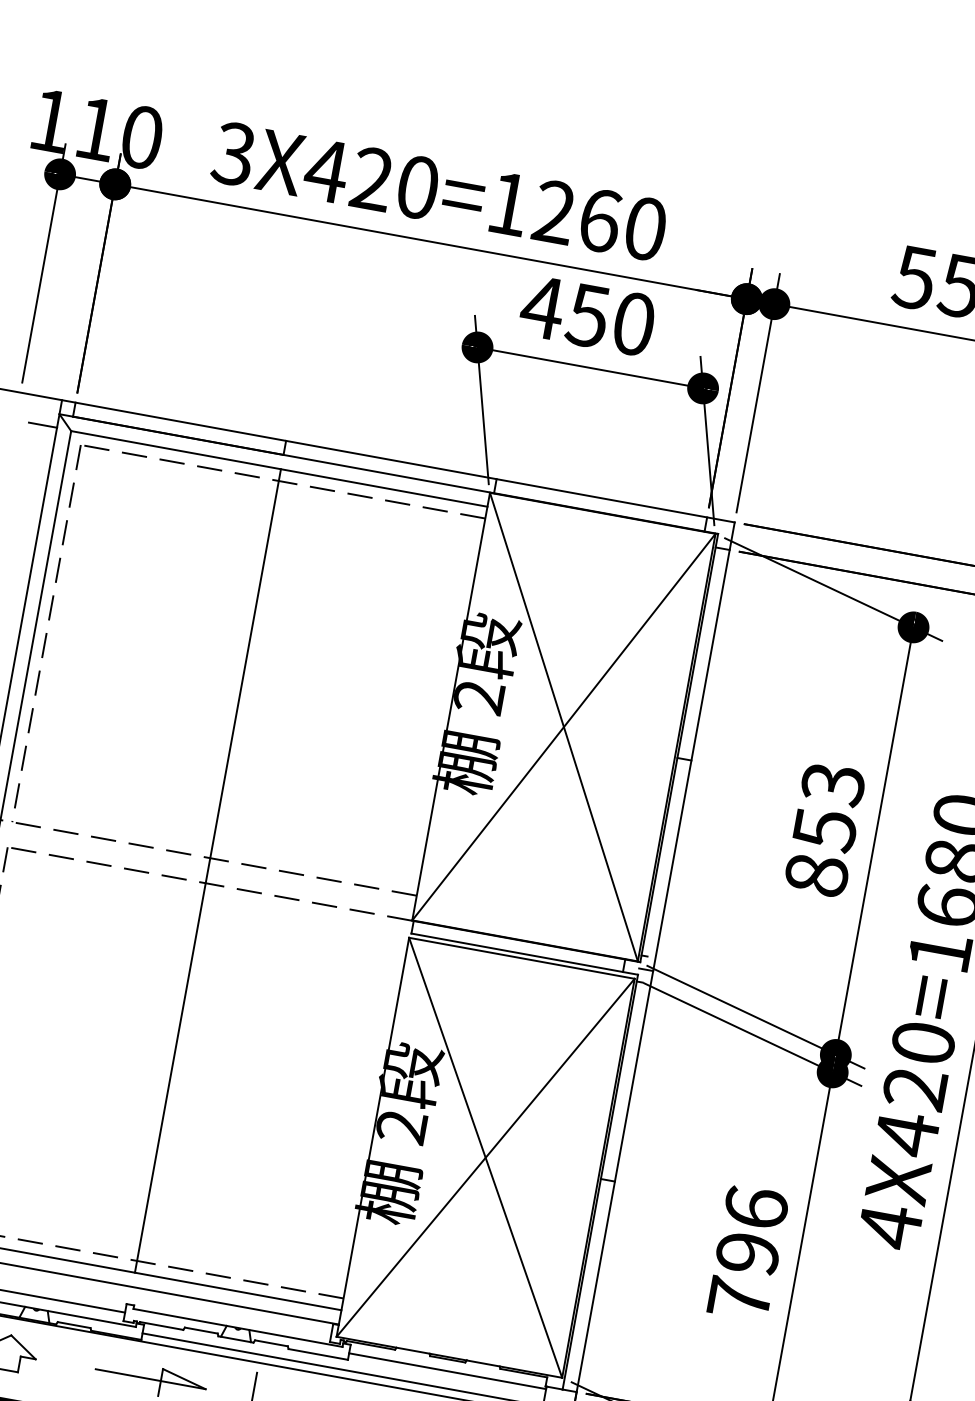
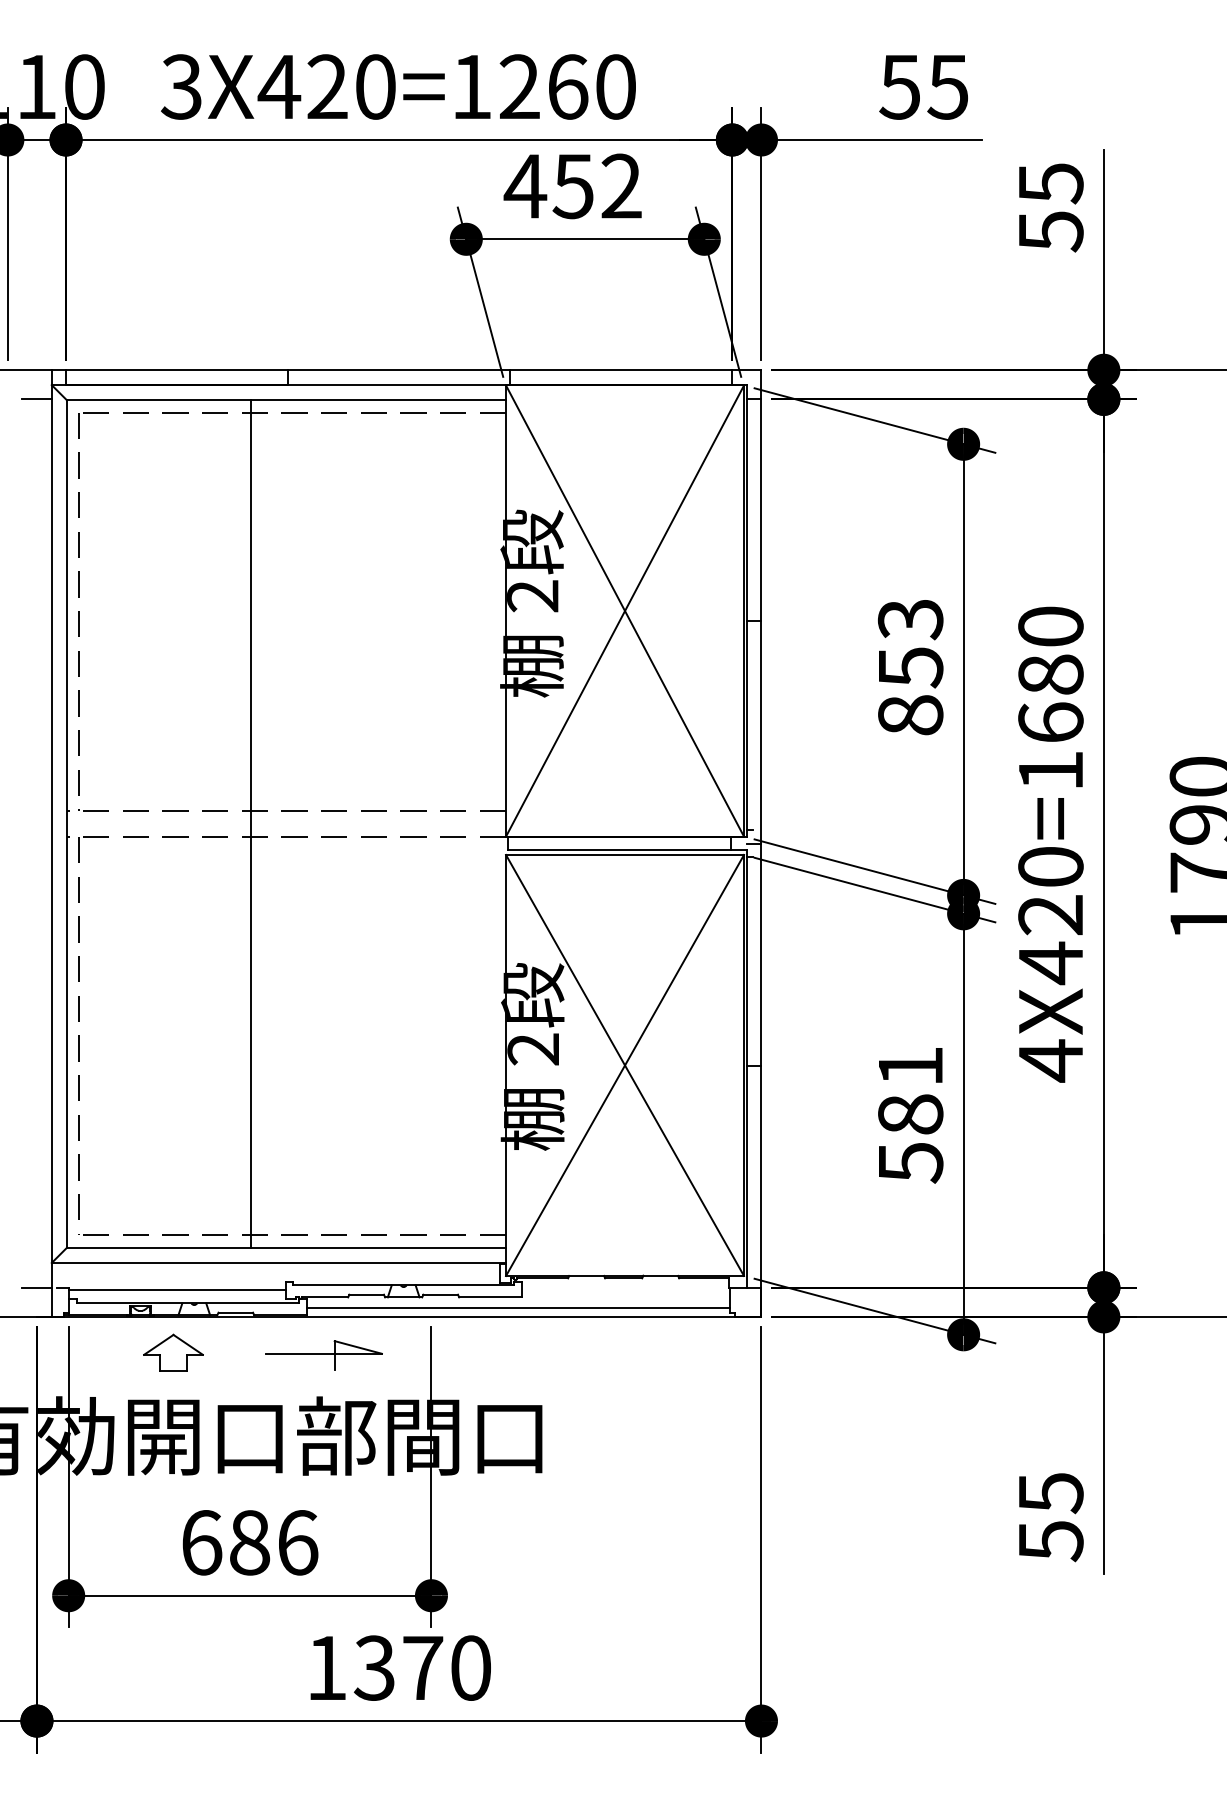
text: (633, 324) -> (621, 186), 450 -> 452
line: (208, 870) -> (251, 823), moved
text: (747, 1253) -> (910, 1114), 796 -> 581
line: (447, 1371) -> (625, 1290), removed

